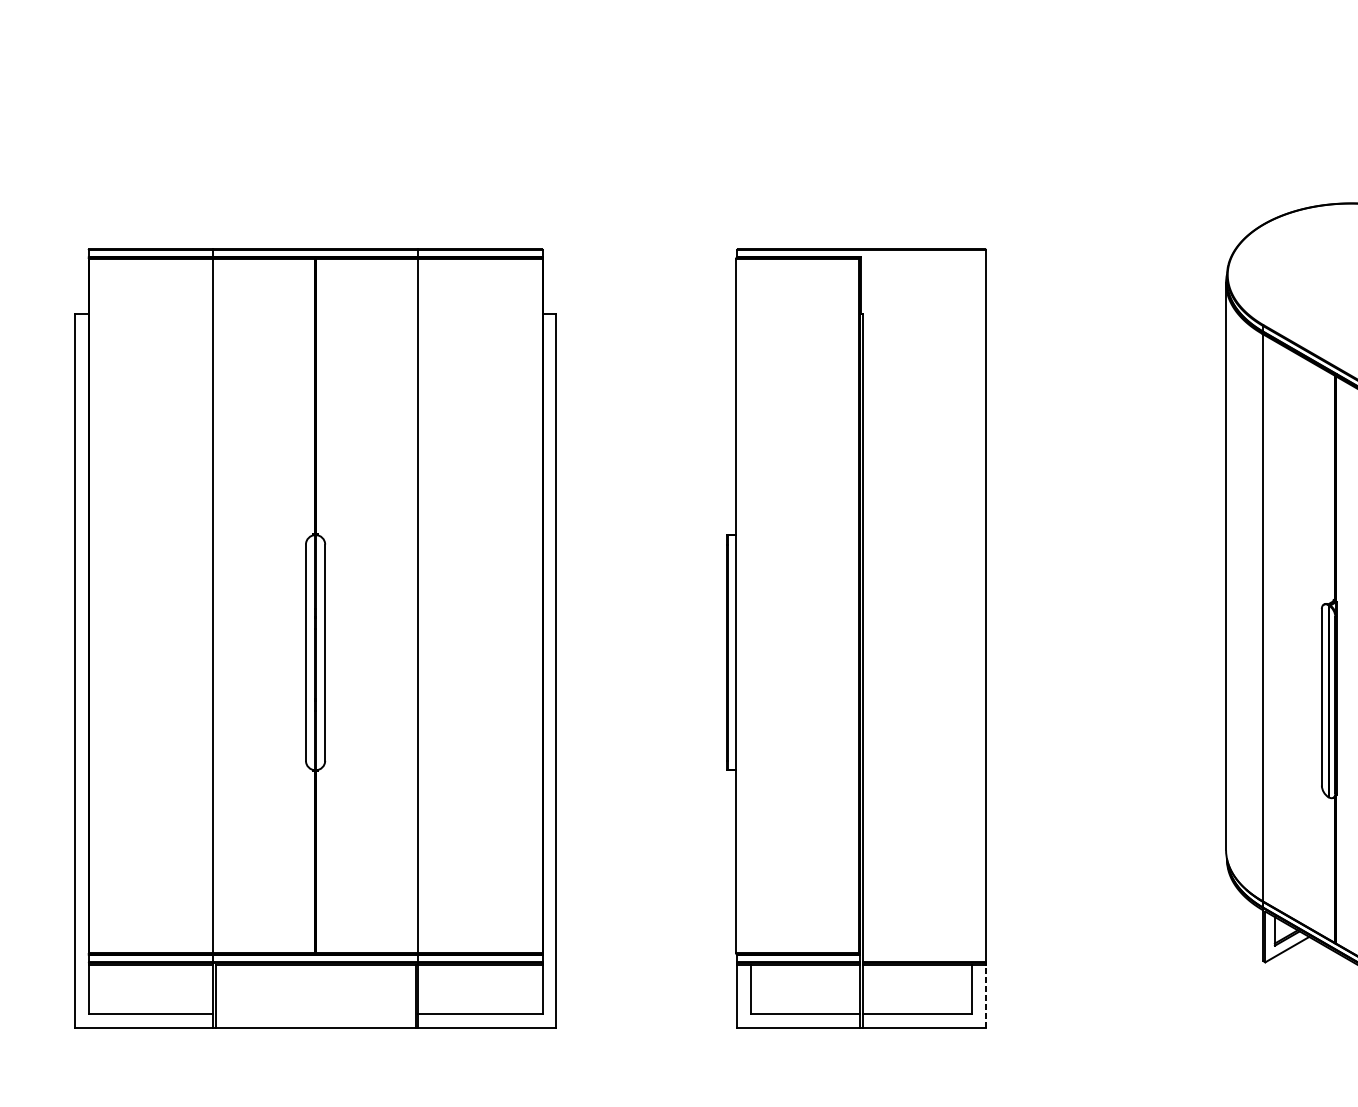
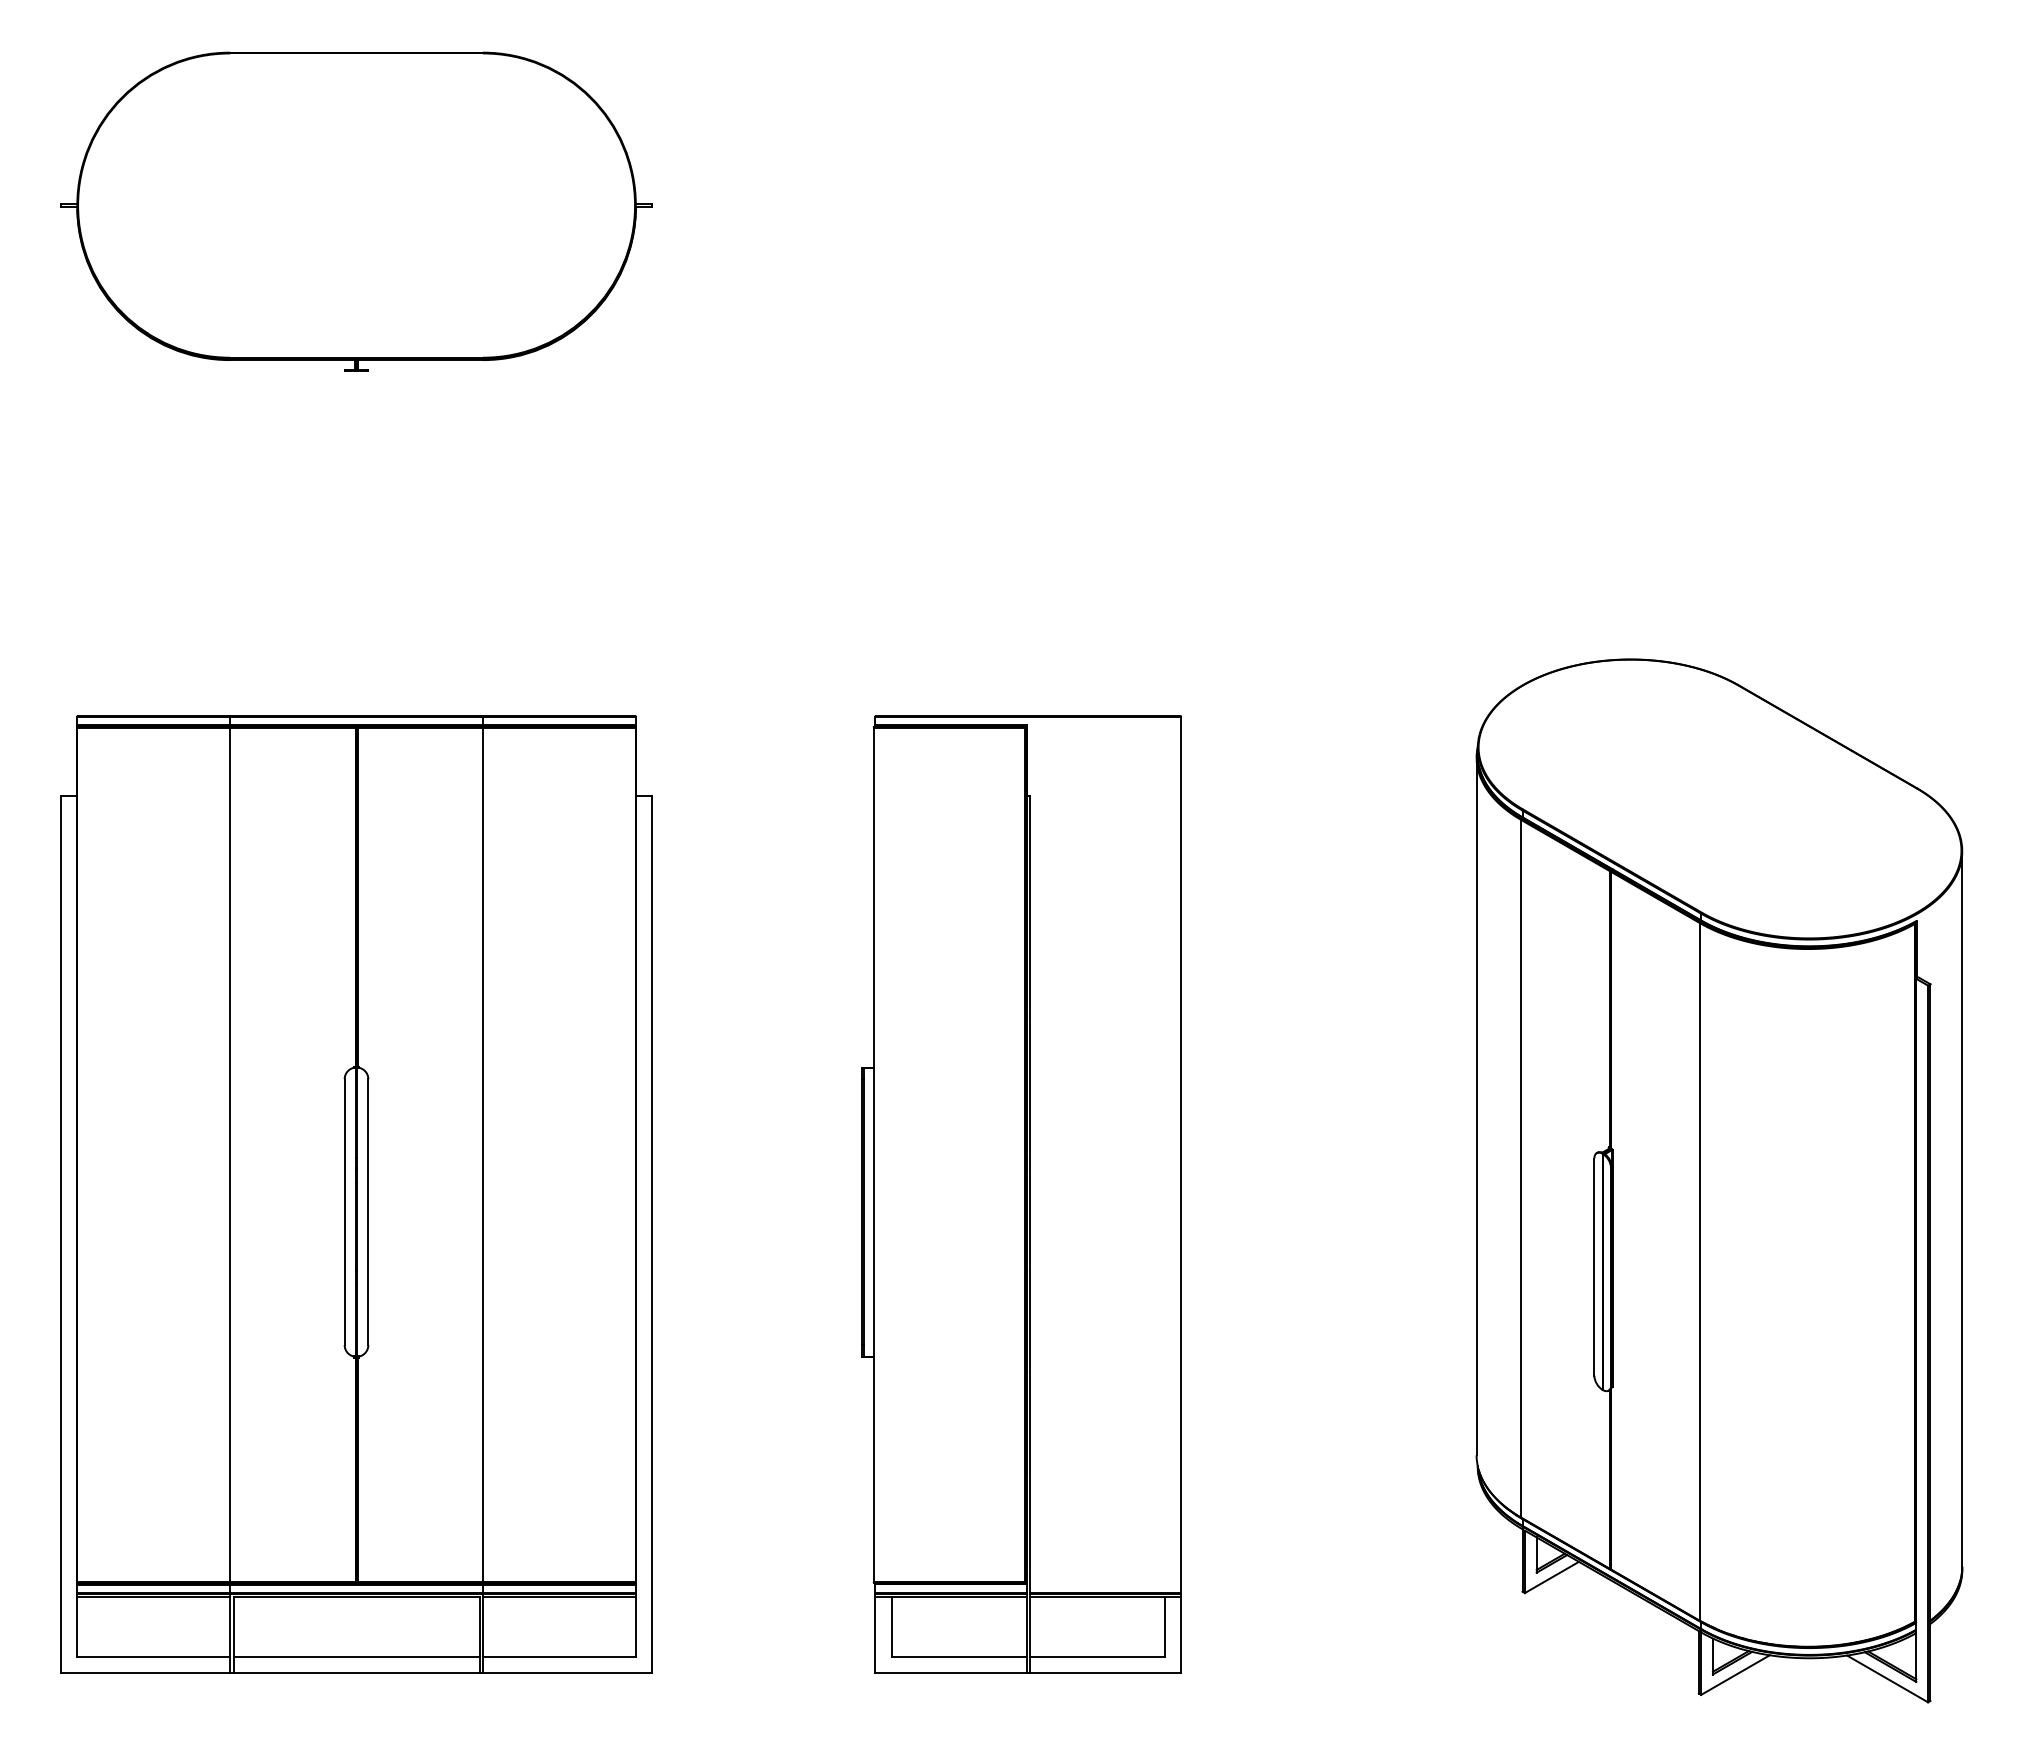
line: (986, 995) -> (1181, 1634), dashed -> solid
line: (315, 1013) -> (356, 1656), added

